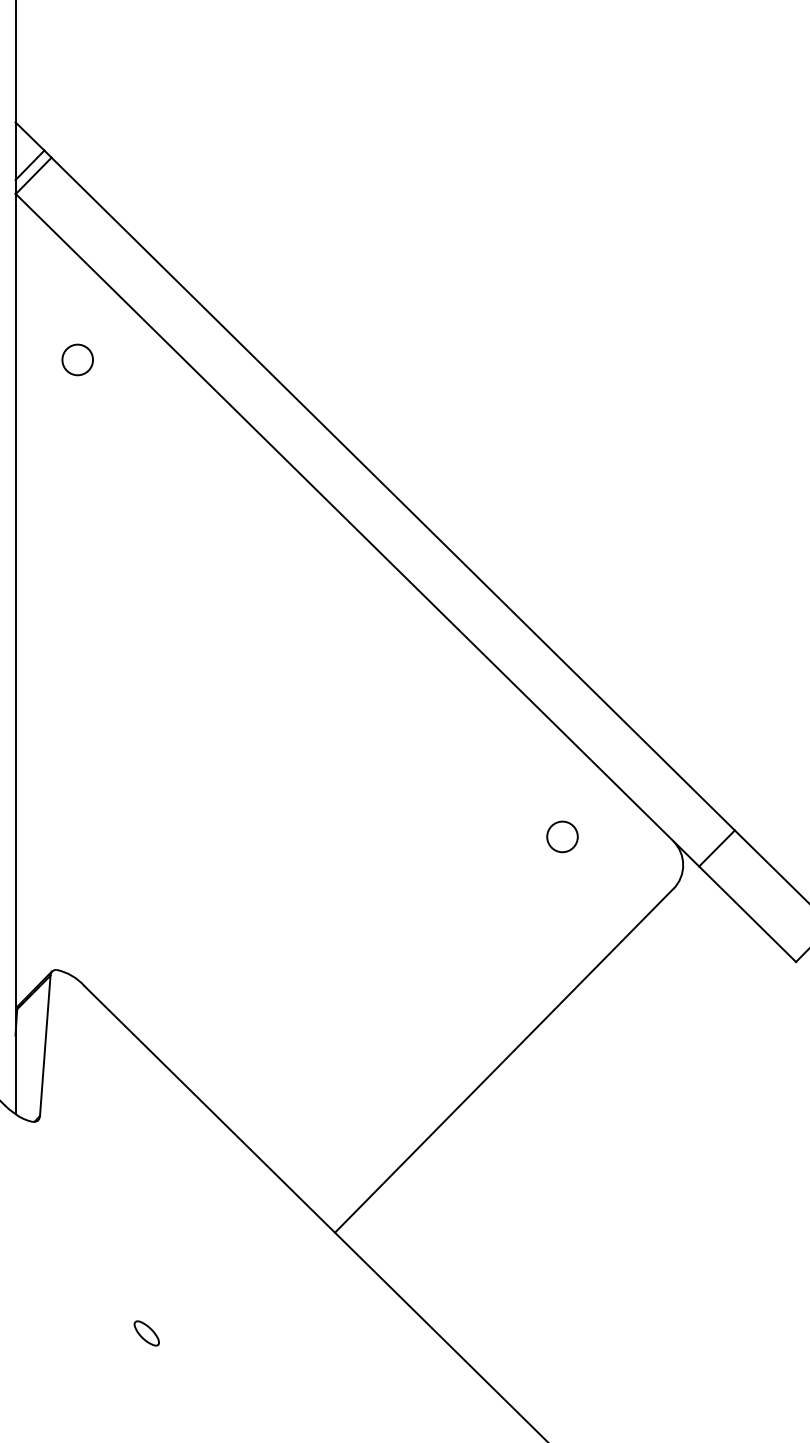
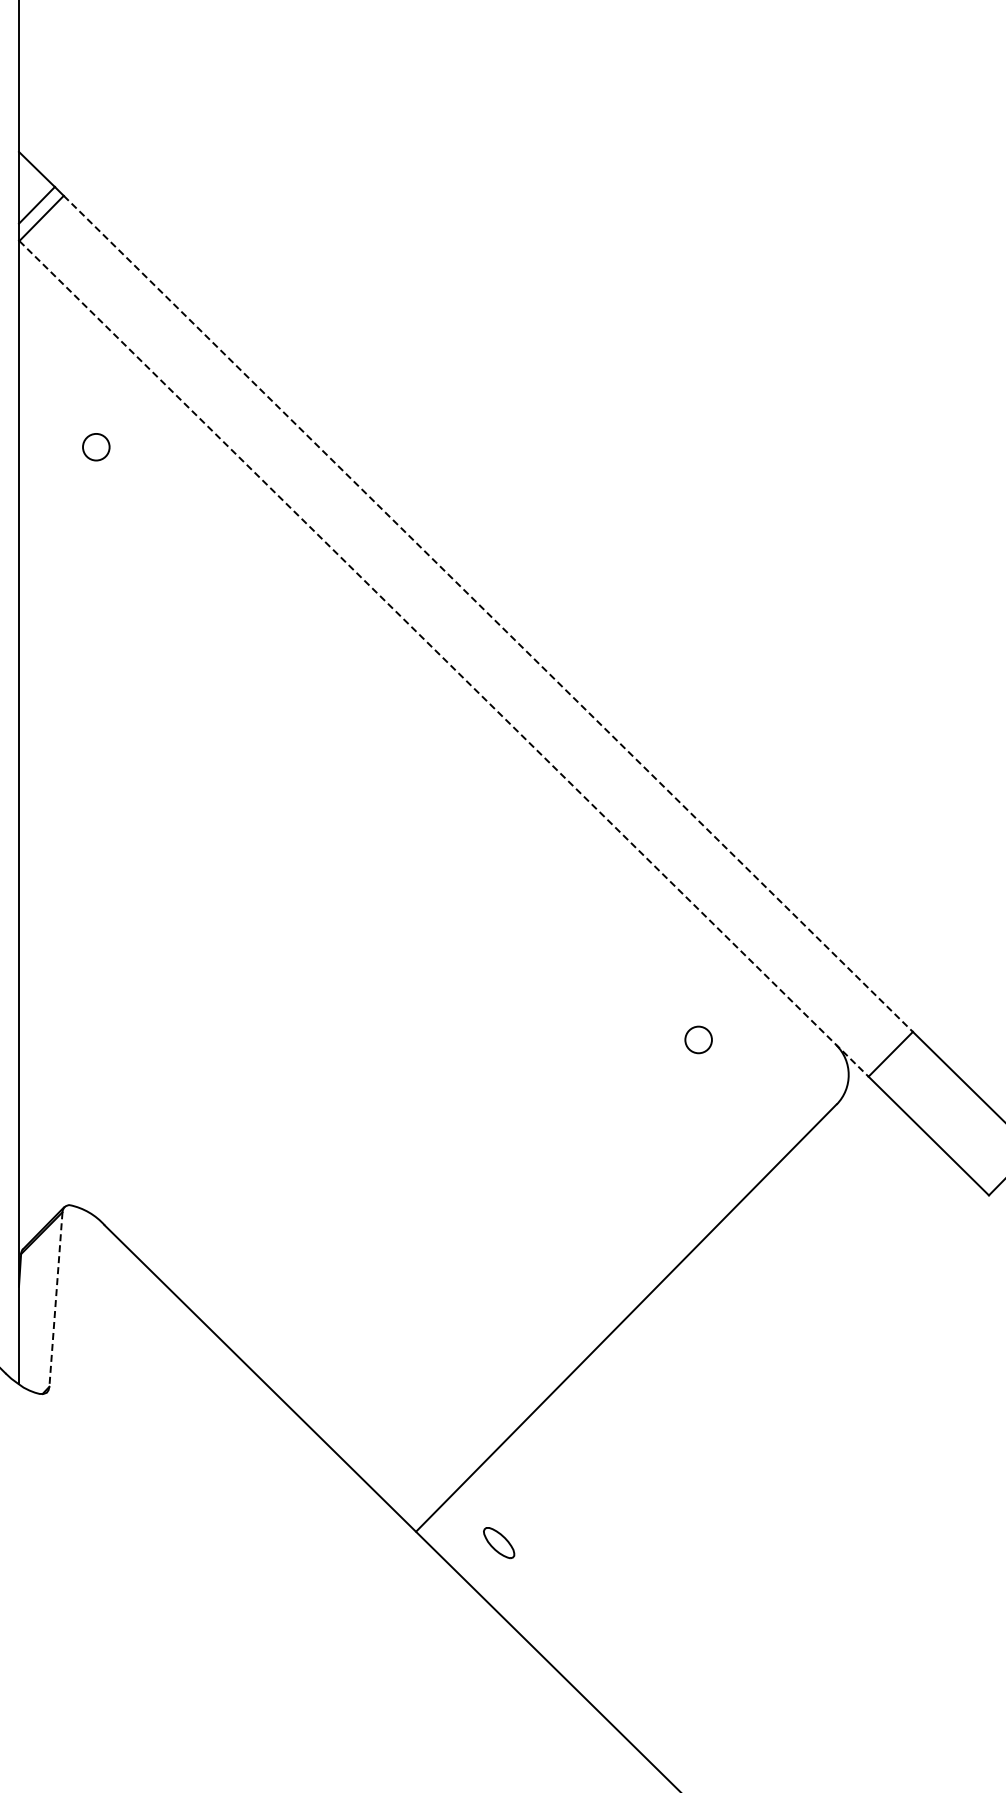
circle: (77, 360) -> (96, 447), size x0.7
line: (393, 493) -> (488, 613), solid -> dashed
line: (357, 529) -> (444, 658), solid -> dashed
circle: (562, 836) -> (698, 1039), size x0.7
line: (44, 1046) -> (55, 1300), solid -> dashed
part: (147, 1333) -> (499, 1543), moved

